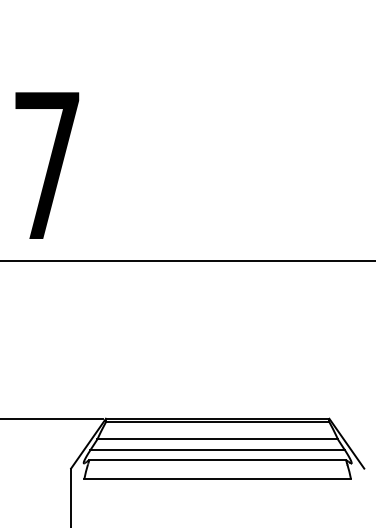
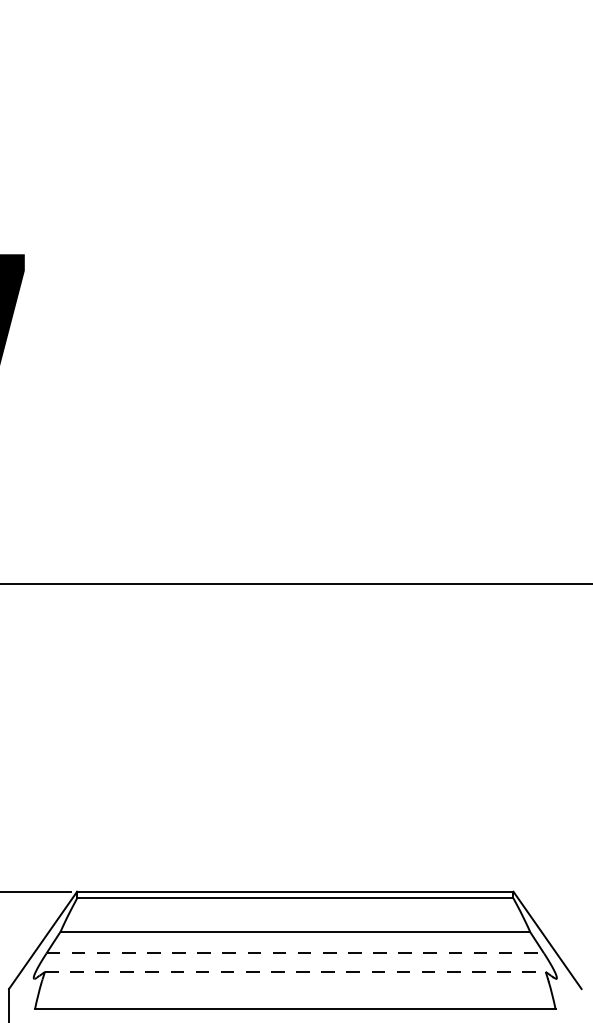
line: (218, 450) -> (296, 953), solid -> dashed
line: (218, 459) -> (296, 971), solid -> dashed

